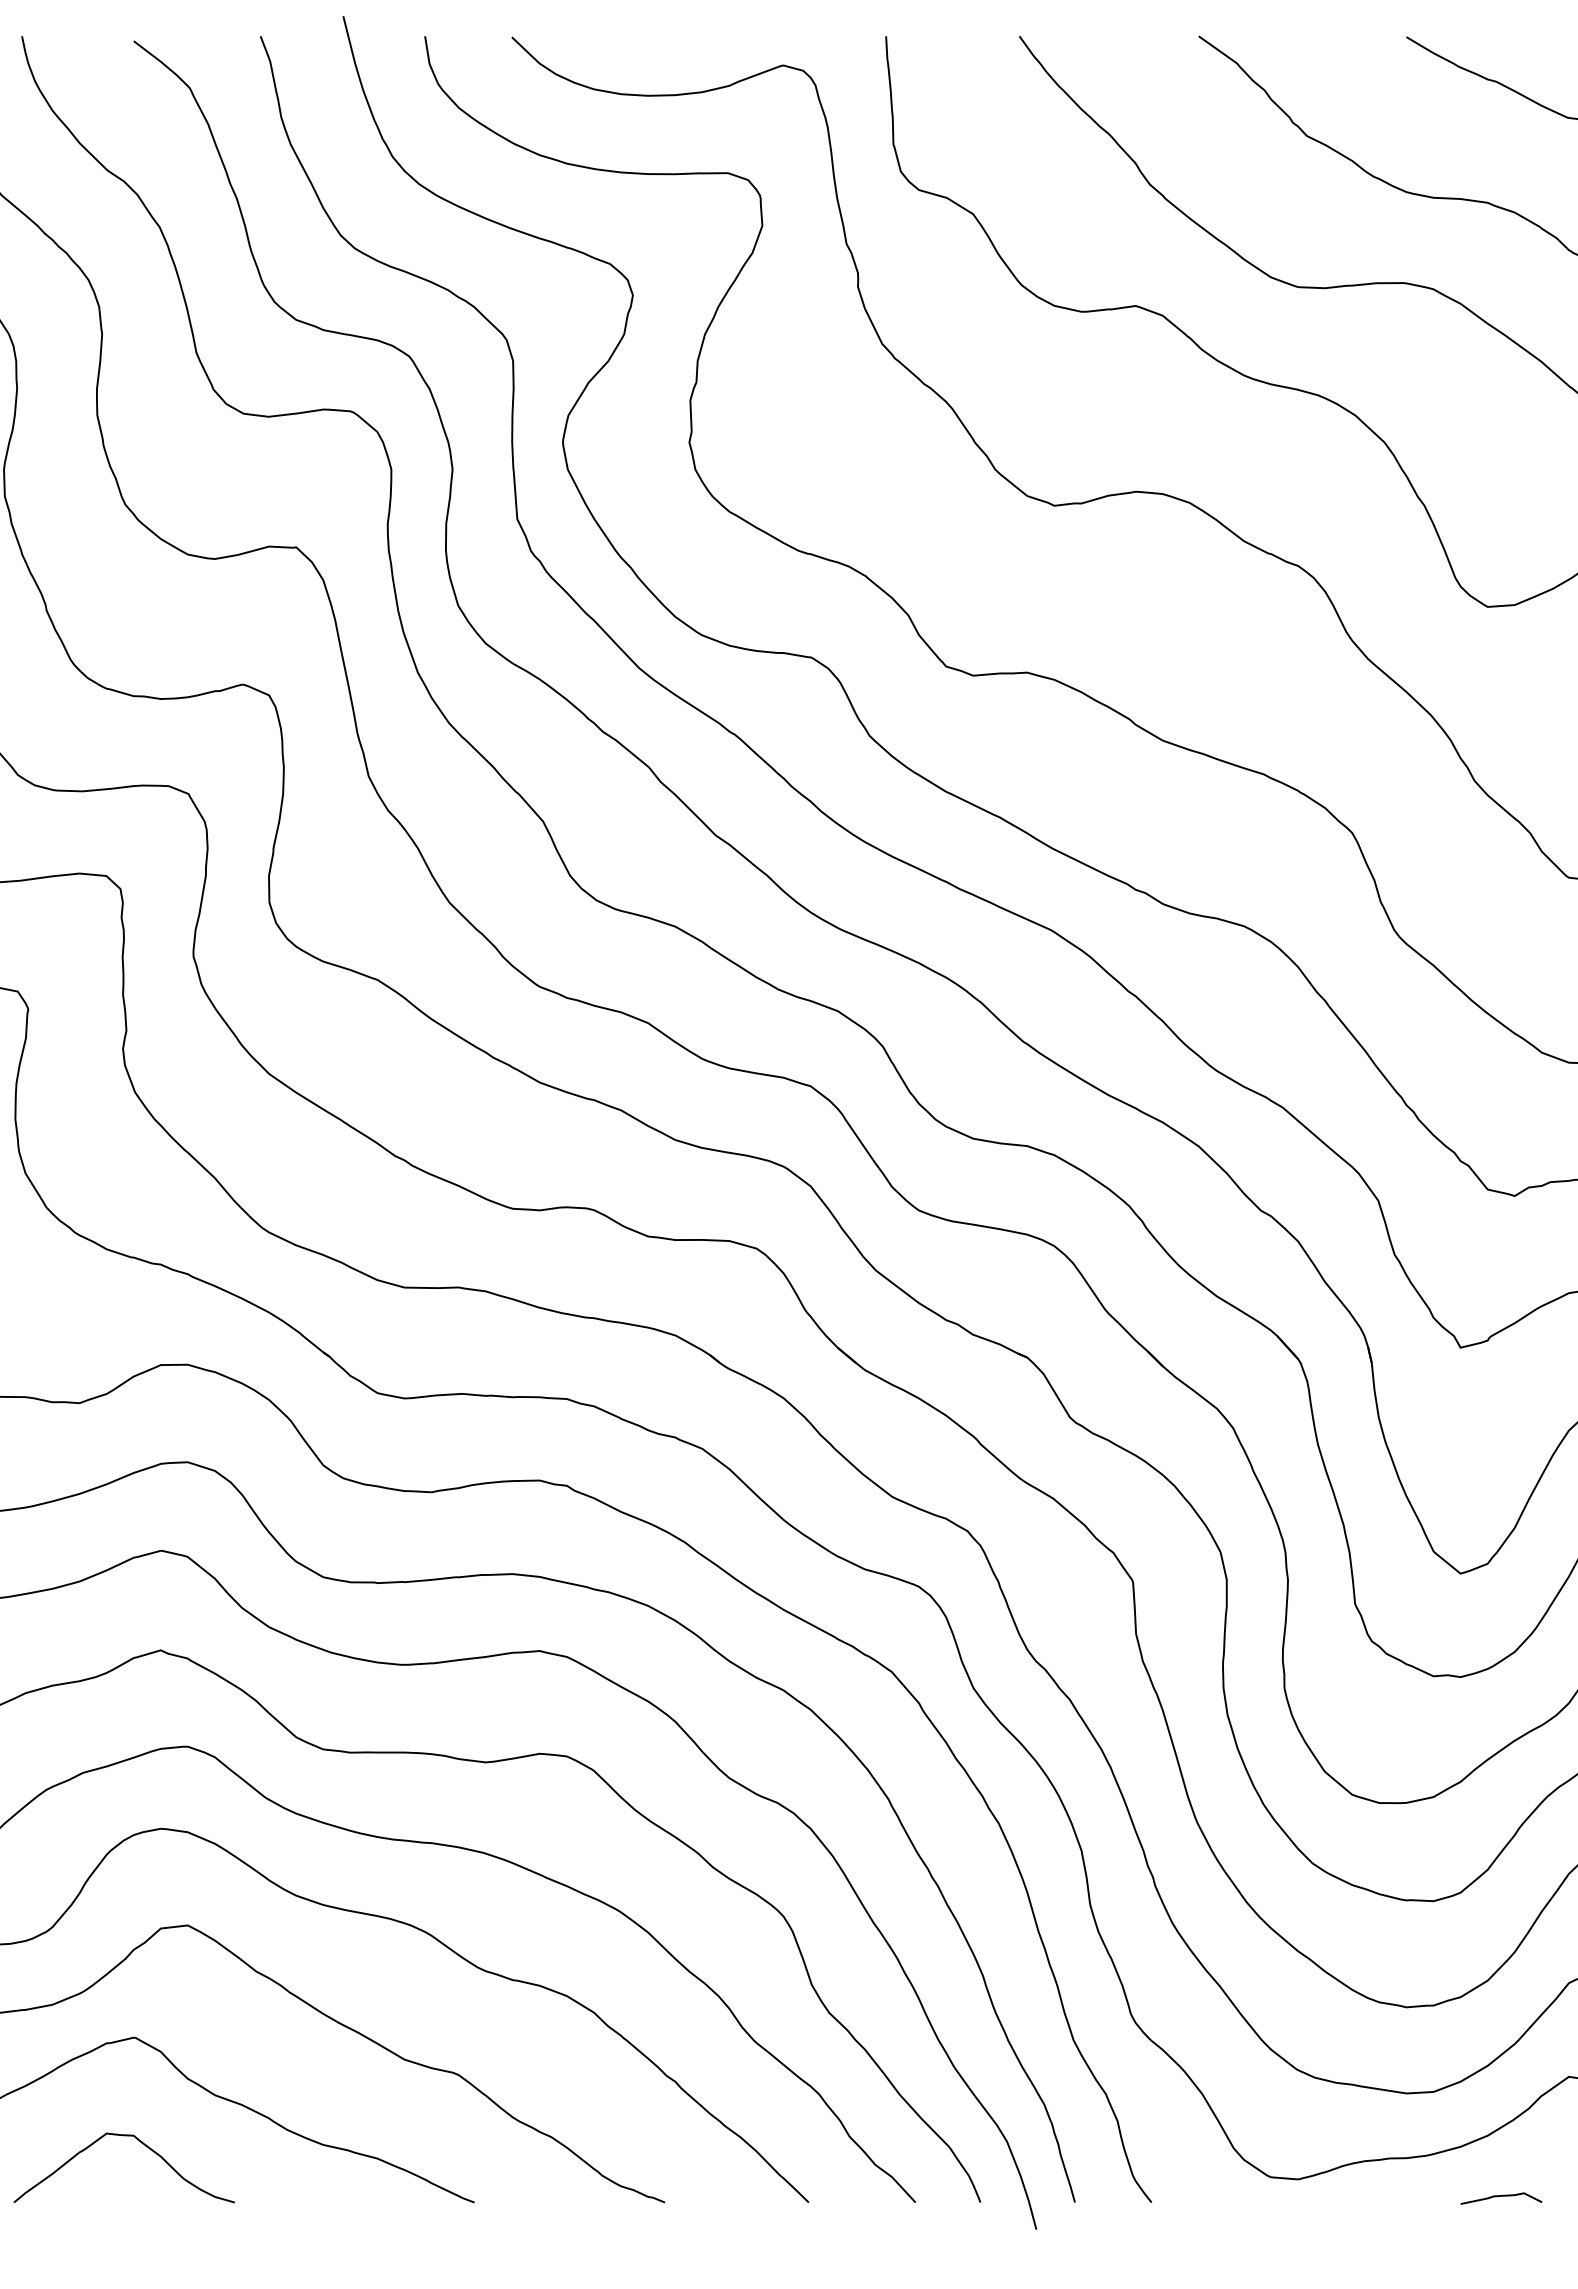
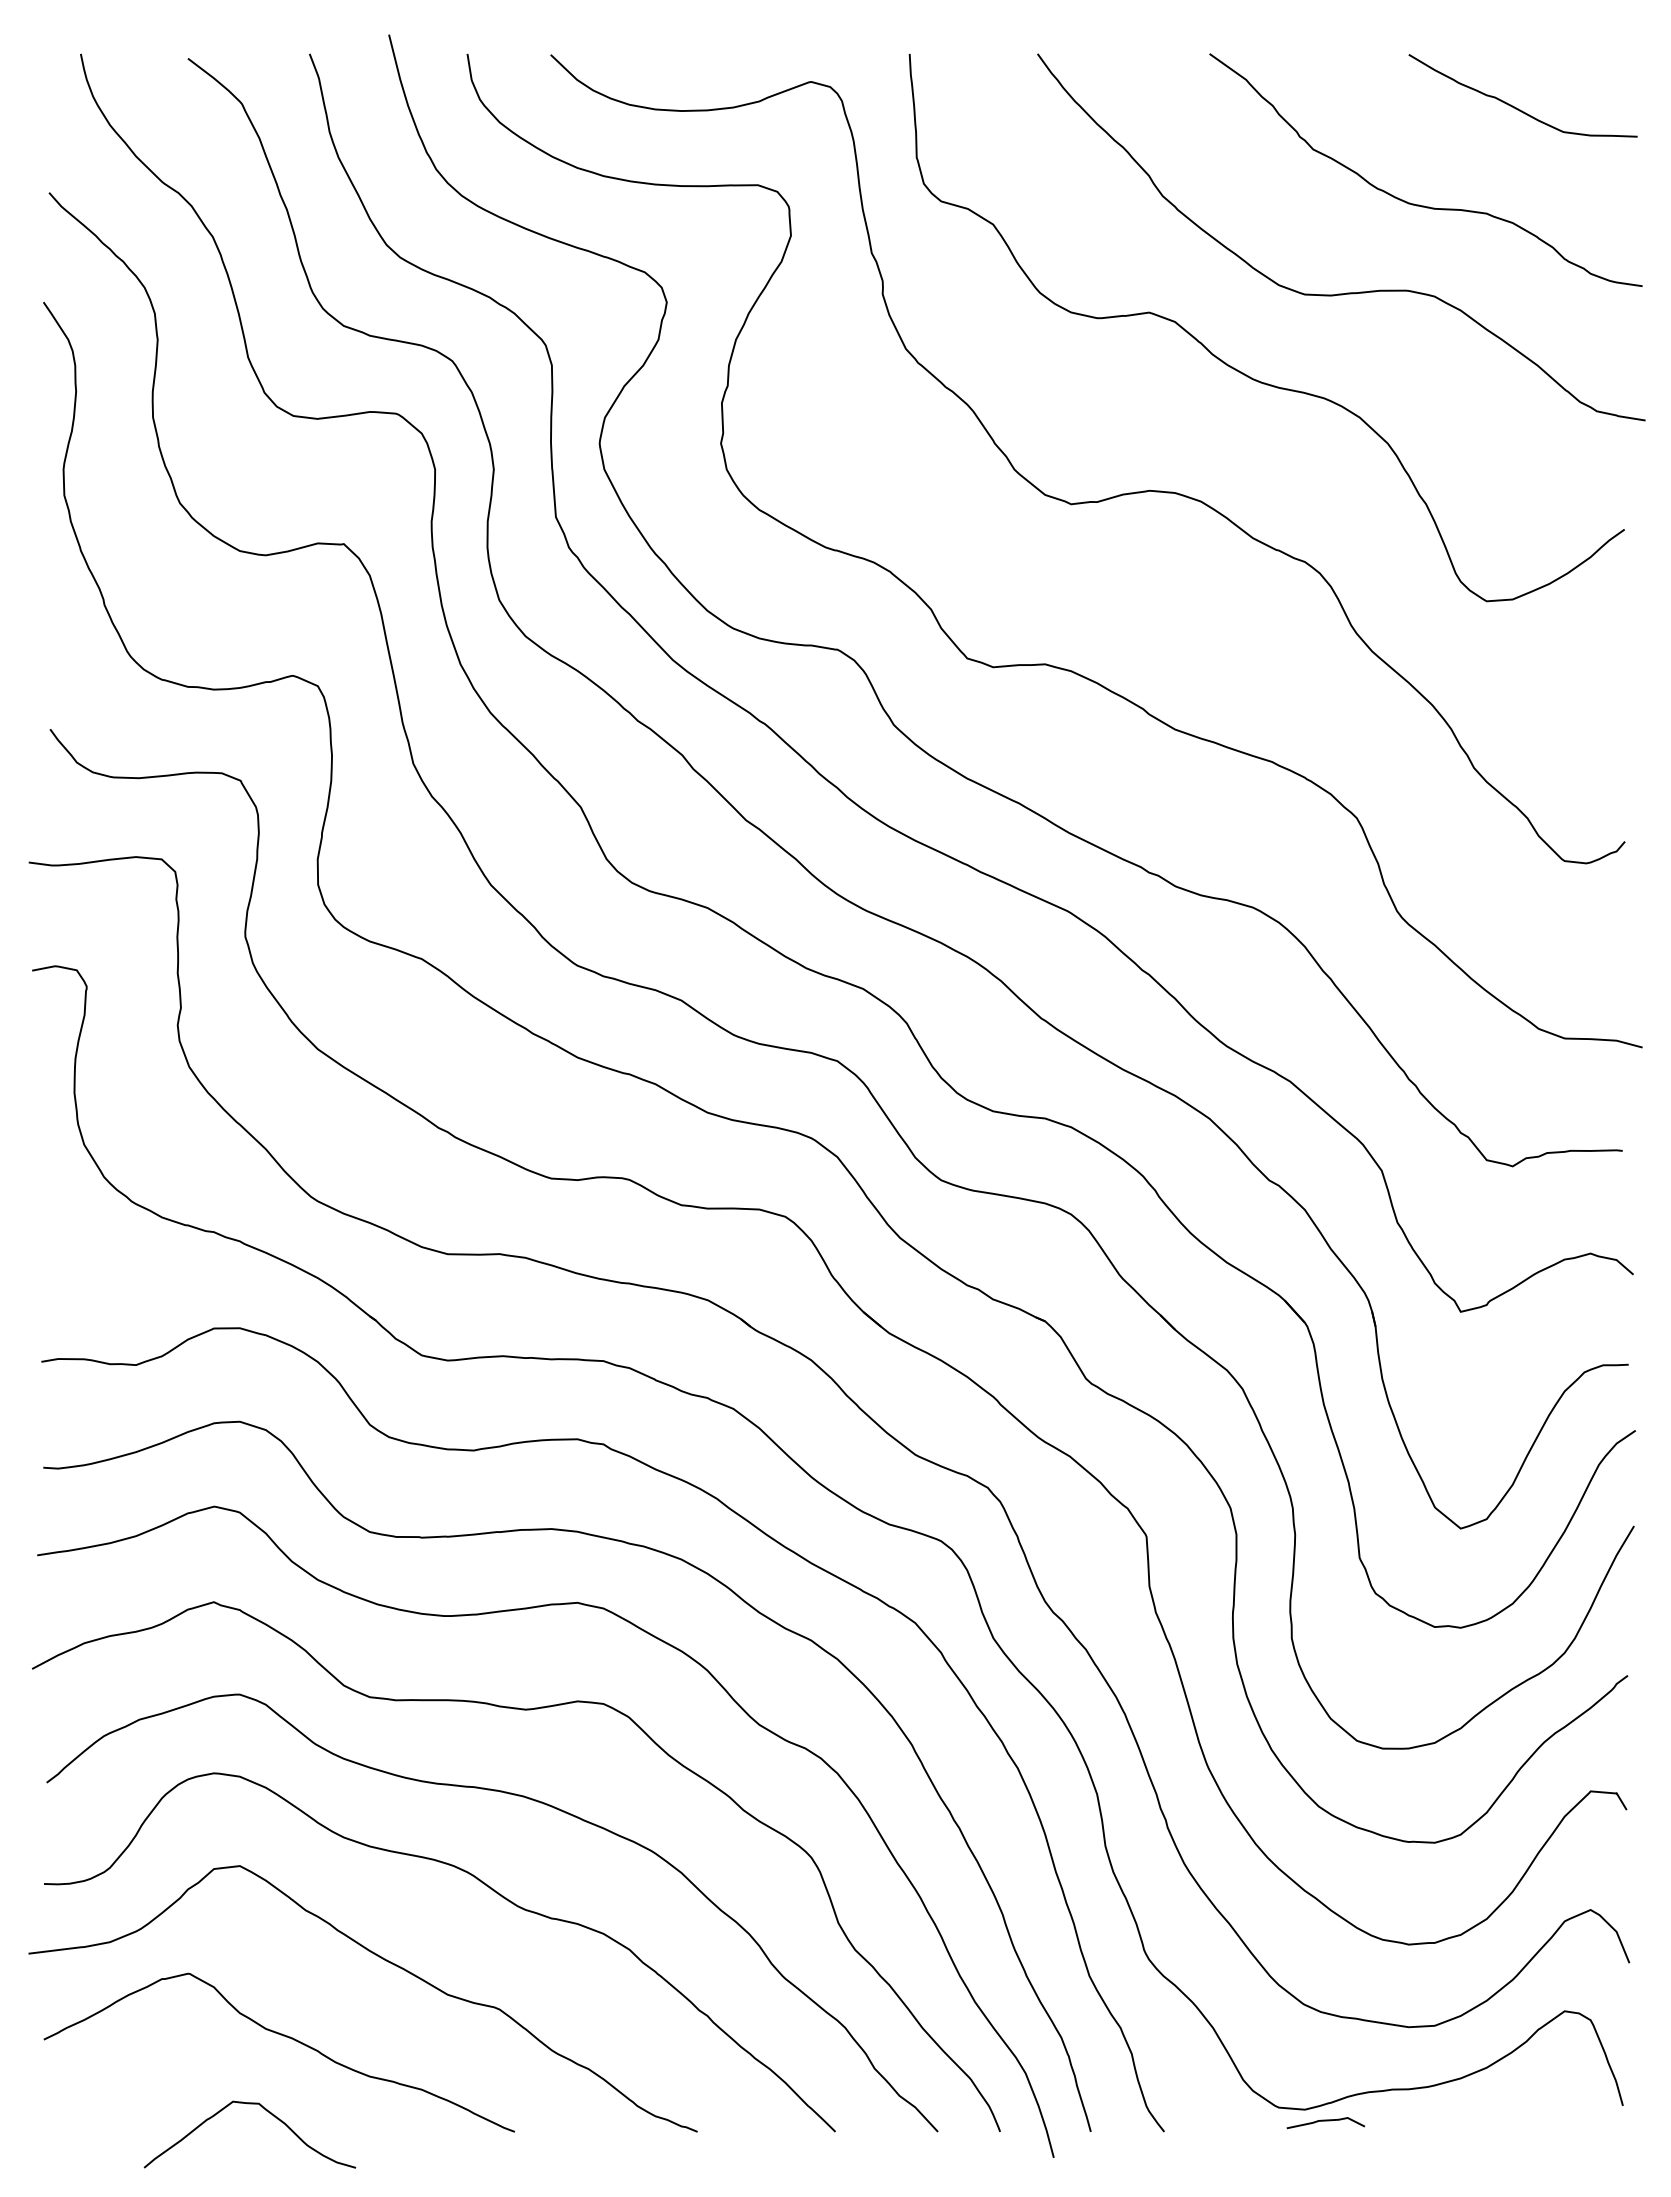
curve: (141, 2143) -> (266, 2111), moved
curve: (1500, 2196) -> (1325, 2121), moved

